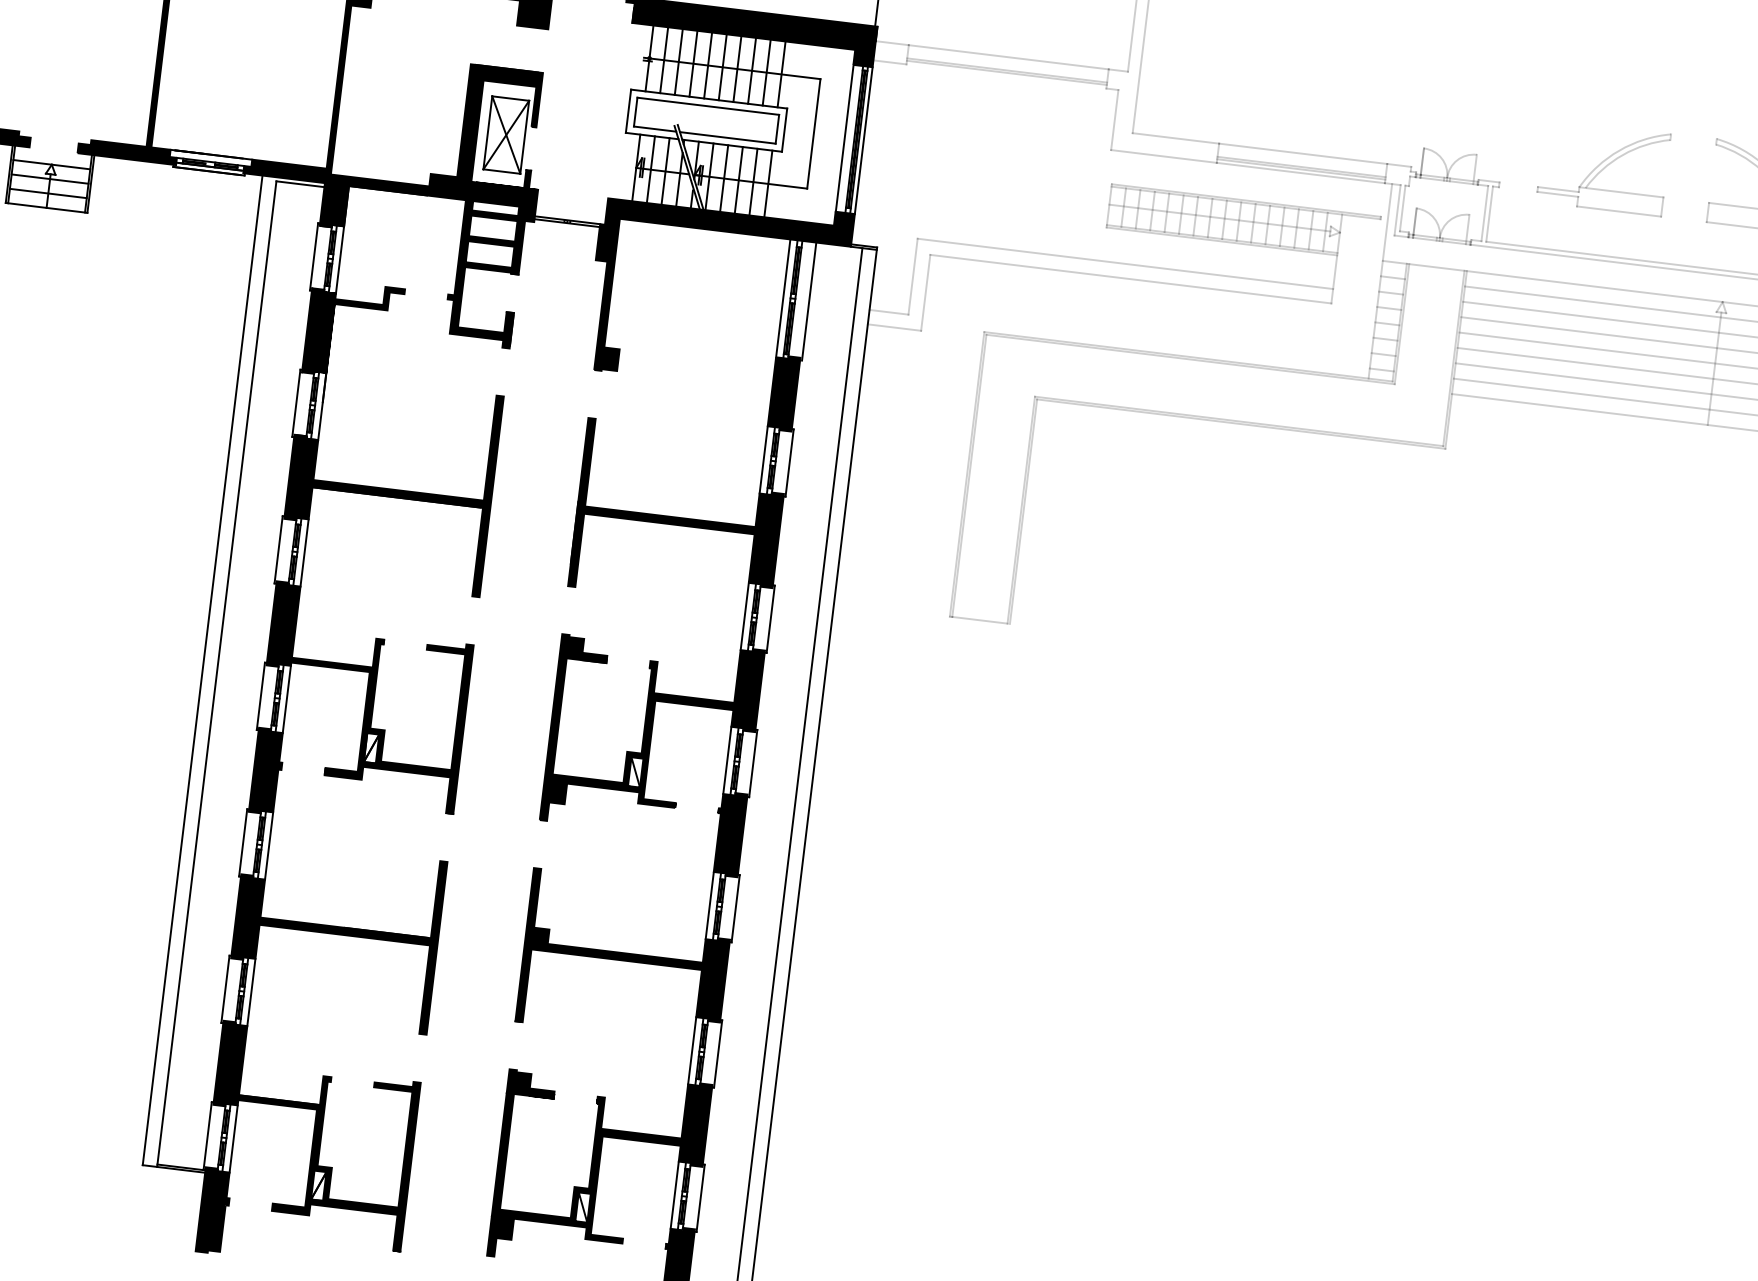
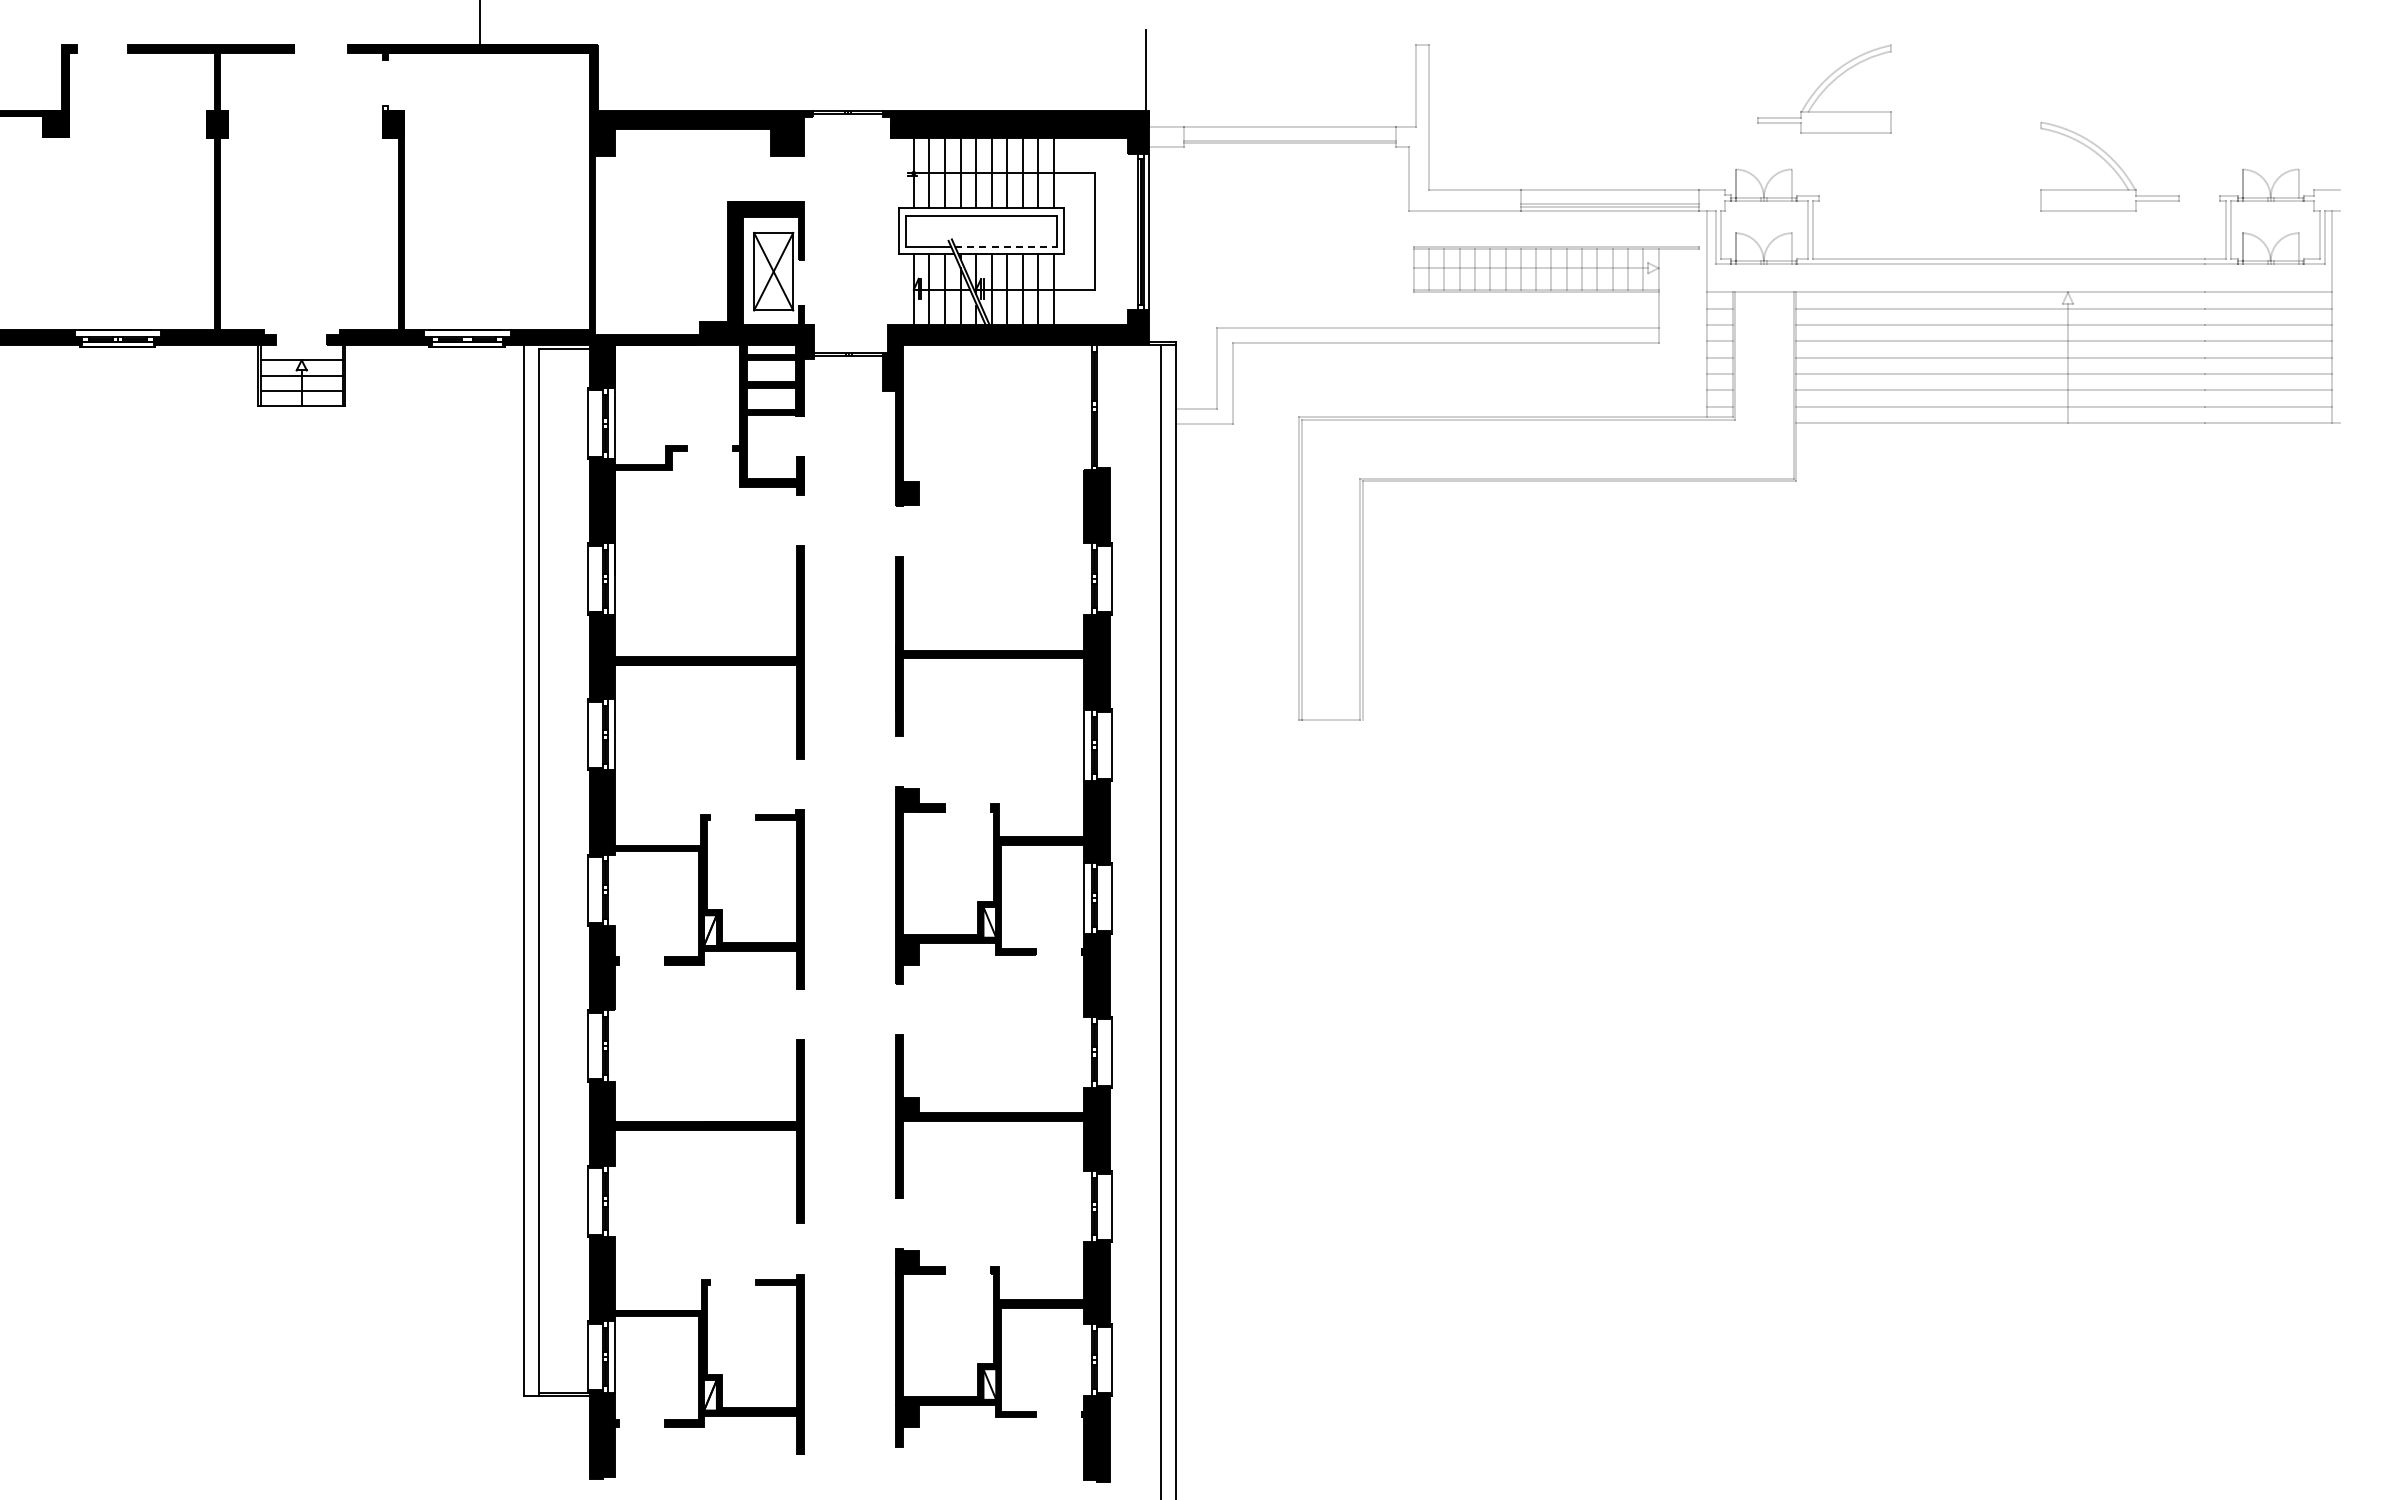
line: (727, 137) -> (1005, 246), solid -> dashed
line: (844, 138) -> (1128, 232), removed
part: (1603, 167) -> (1824, 88), moved
line: (783, 298) -> (1084, 407), removed
line: (808, 301) -> (1111, 407), removed
line: (764, 459) -> (1084, 578), removed
line: (286, 698) -> (615, 889), removed
line: (269, 845) -> (615, 1045), removed
line: (710, 905) -> (1084, 1052), removed
line: (251, 992) -> (615, 1201), removed
line: (692, 1050) -> (1084, 1206), removed
line: (675, 1194) -> (1084, 1359), removed

